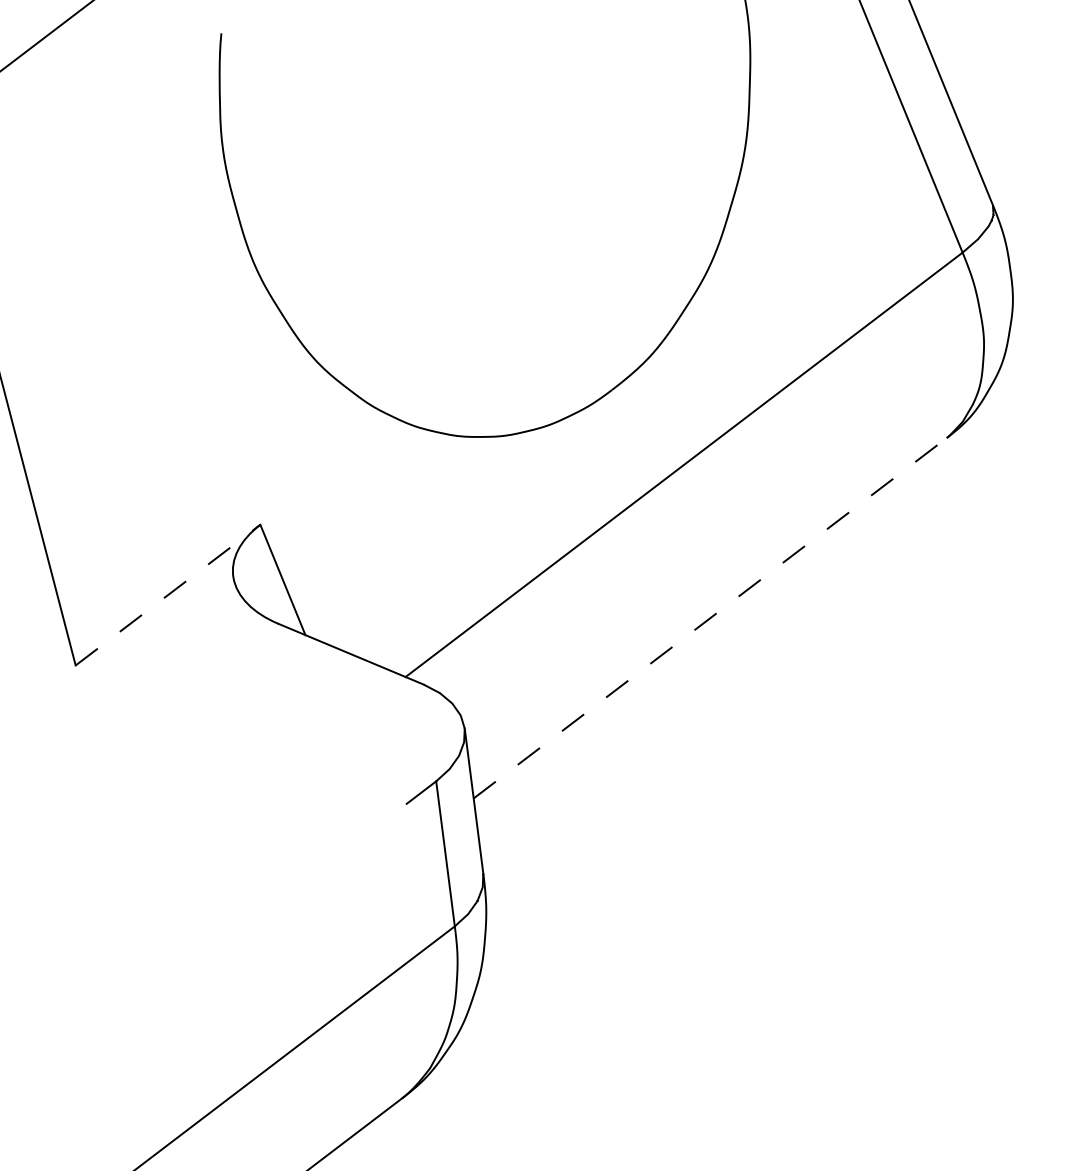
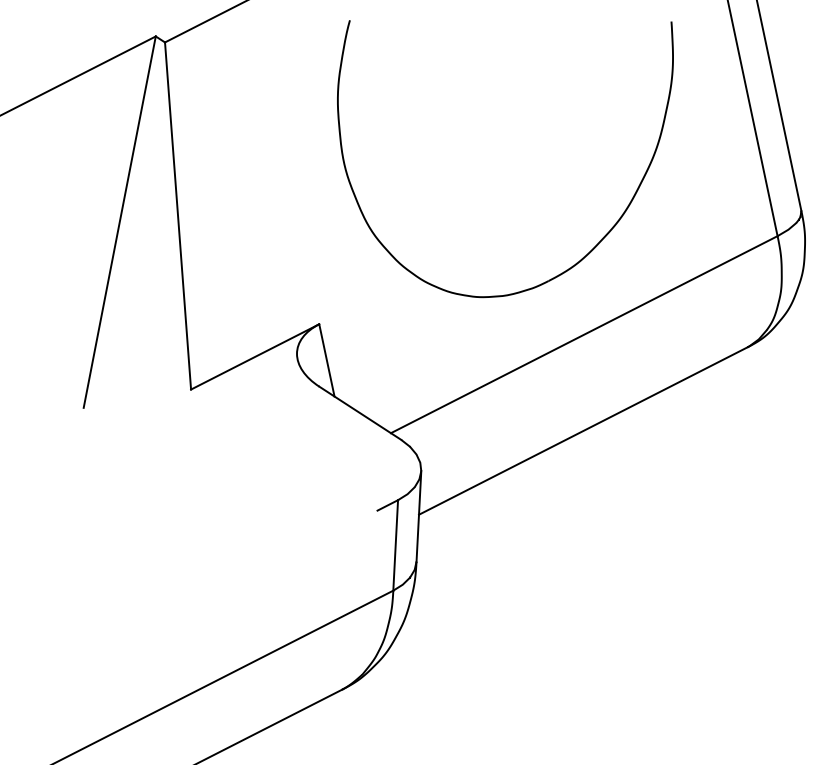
line: (168, 594) -> (255, 356), dashed -> solid
line: (710, 617) -> (583, 430), dashed -> solid

